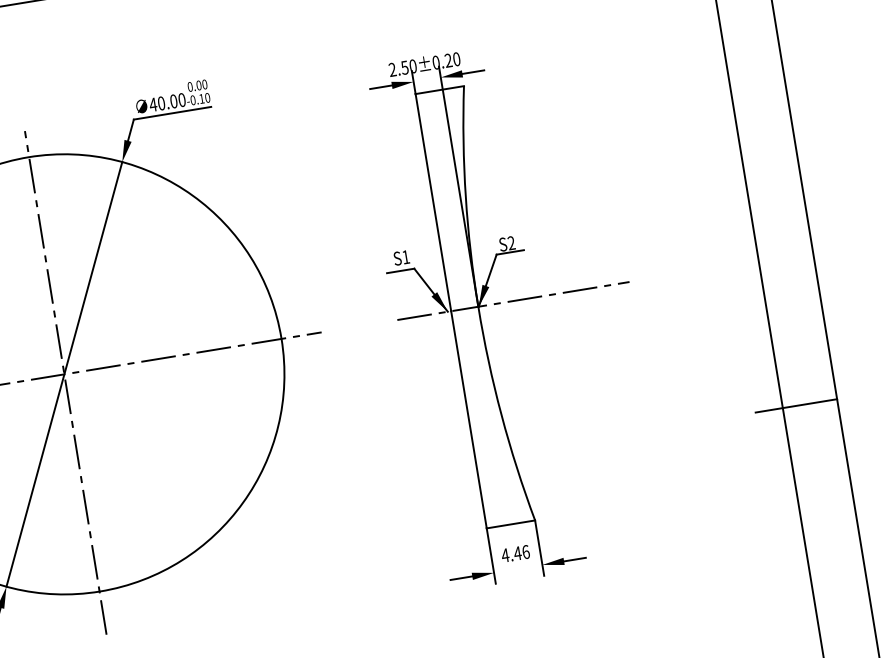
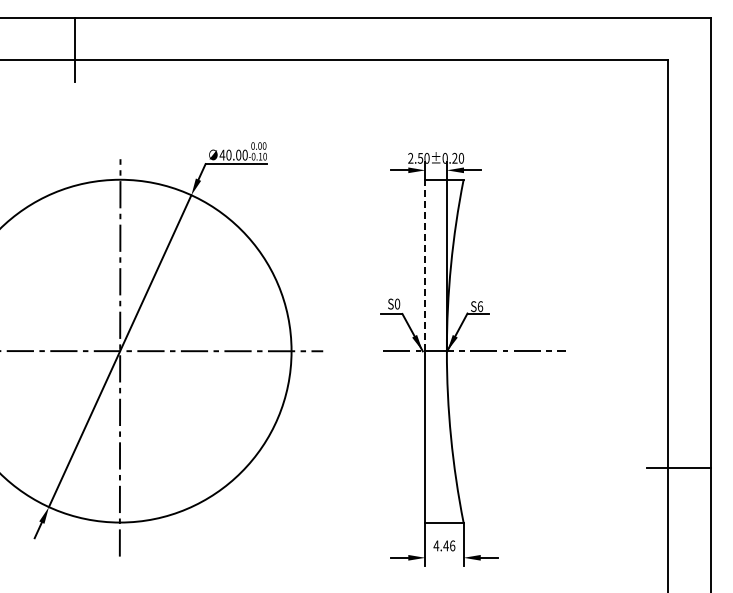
line: (433, 202) -> (425, 265), solid -> dashed
text: (511, 243) -> (480, 306), S2 -> S6
text: (405, 256) -> (397, 303), S1 -> S0

